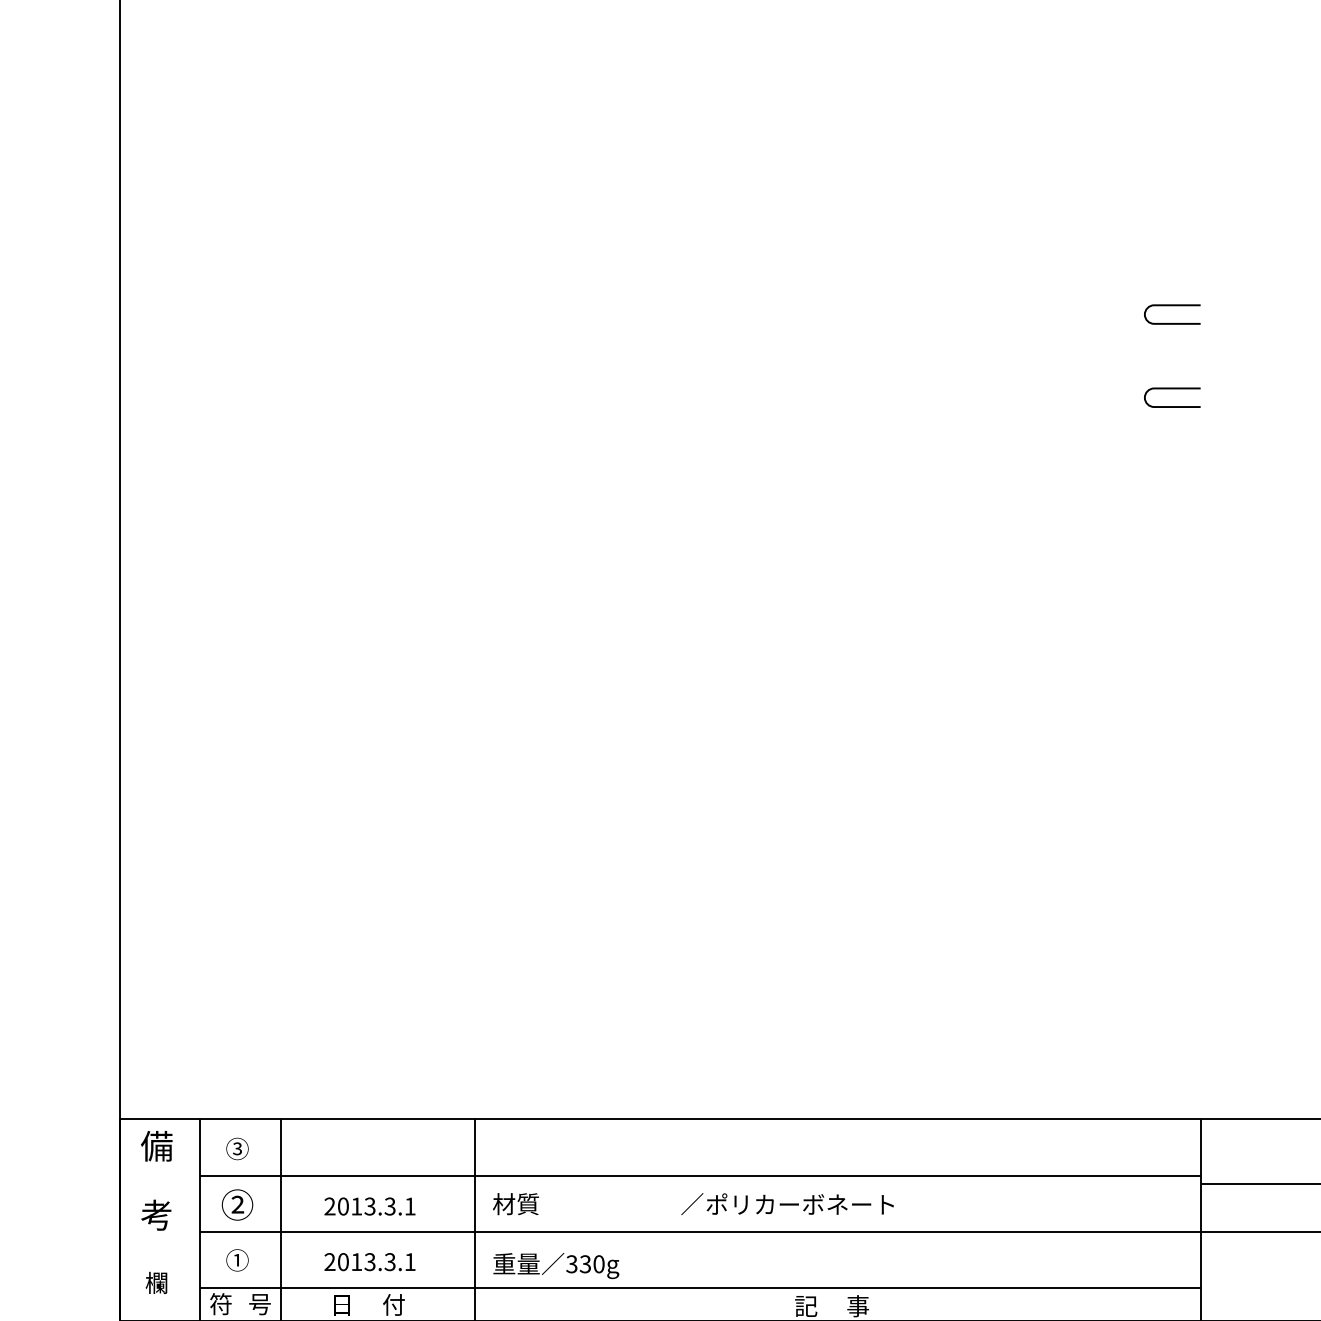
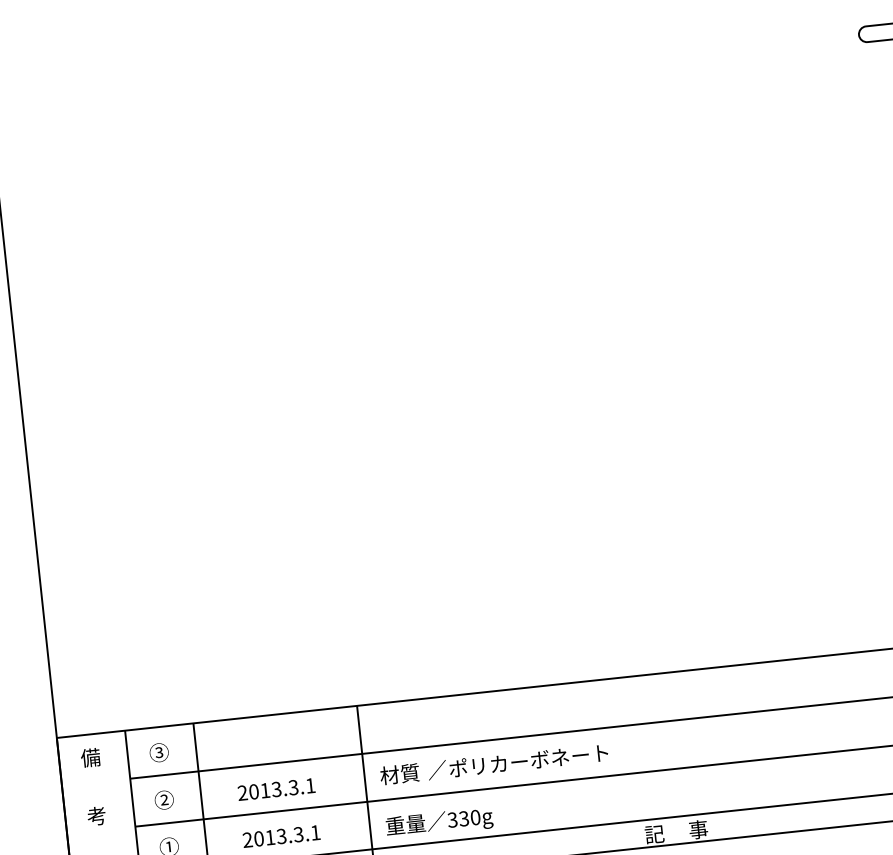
part: (156, 1146) -> (90, 757), size x0.71
text: (787, 1203) -> (517, 761), moved
part: (237, 1204) -> (164, 799), size x0.71
part: (156, 1215) -> (96, 816), size x0.71

